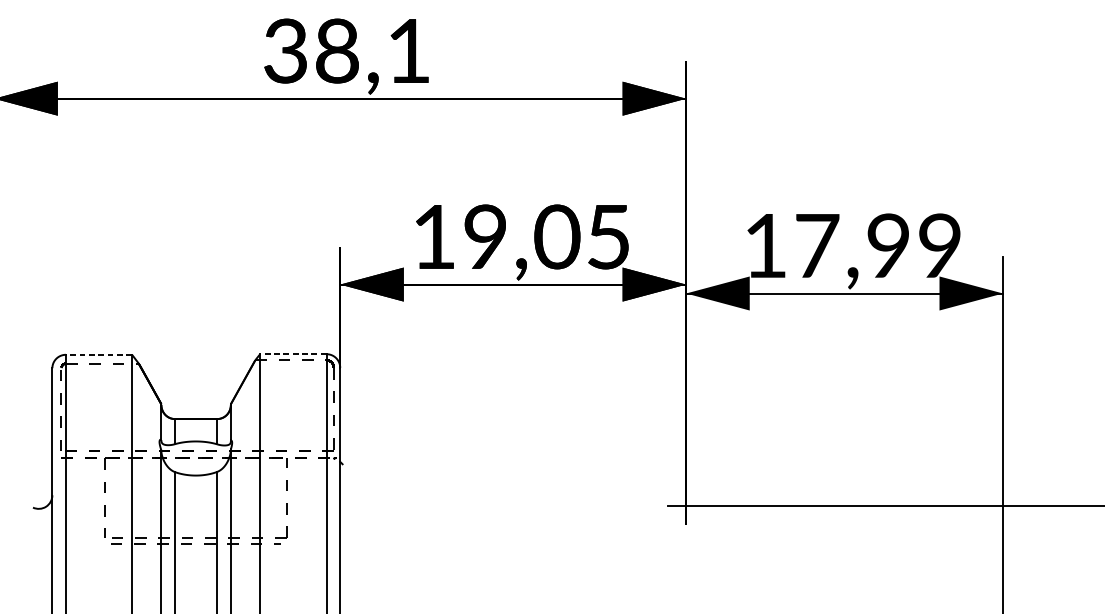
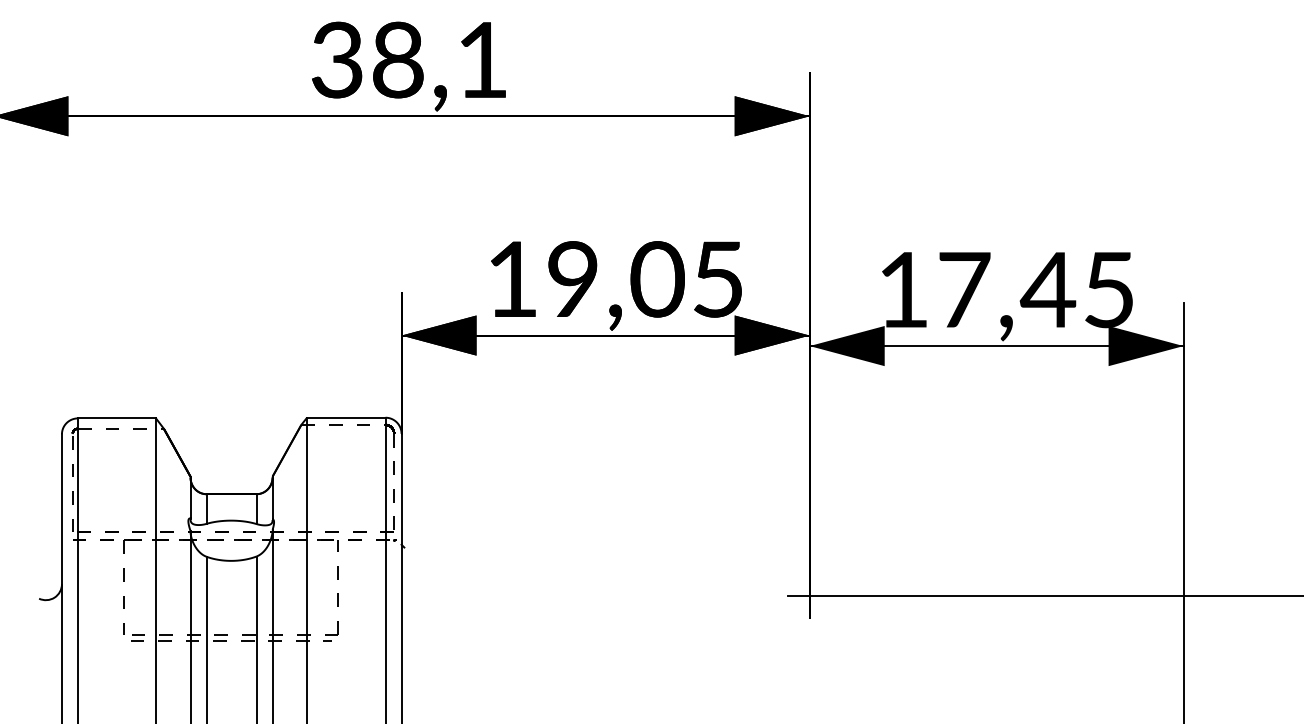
text: (912, 245) -> (1076, 289), 17,99 -> 17,45
line: (99, 354) -> (117, 418), dashed -> solid
line: (292, 354) -> (345, 417), dashed -> solid

